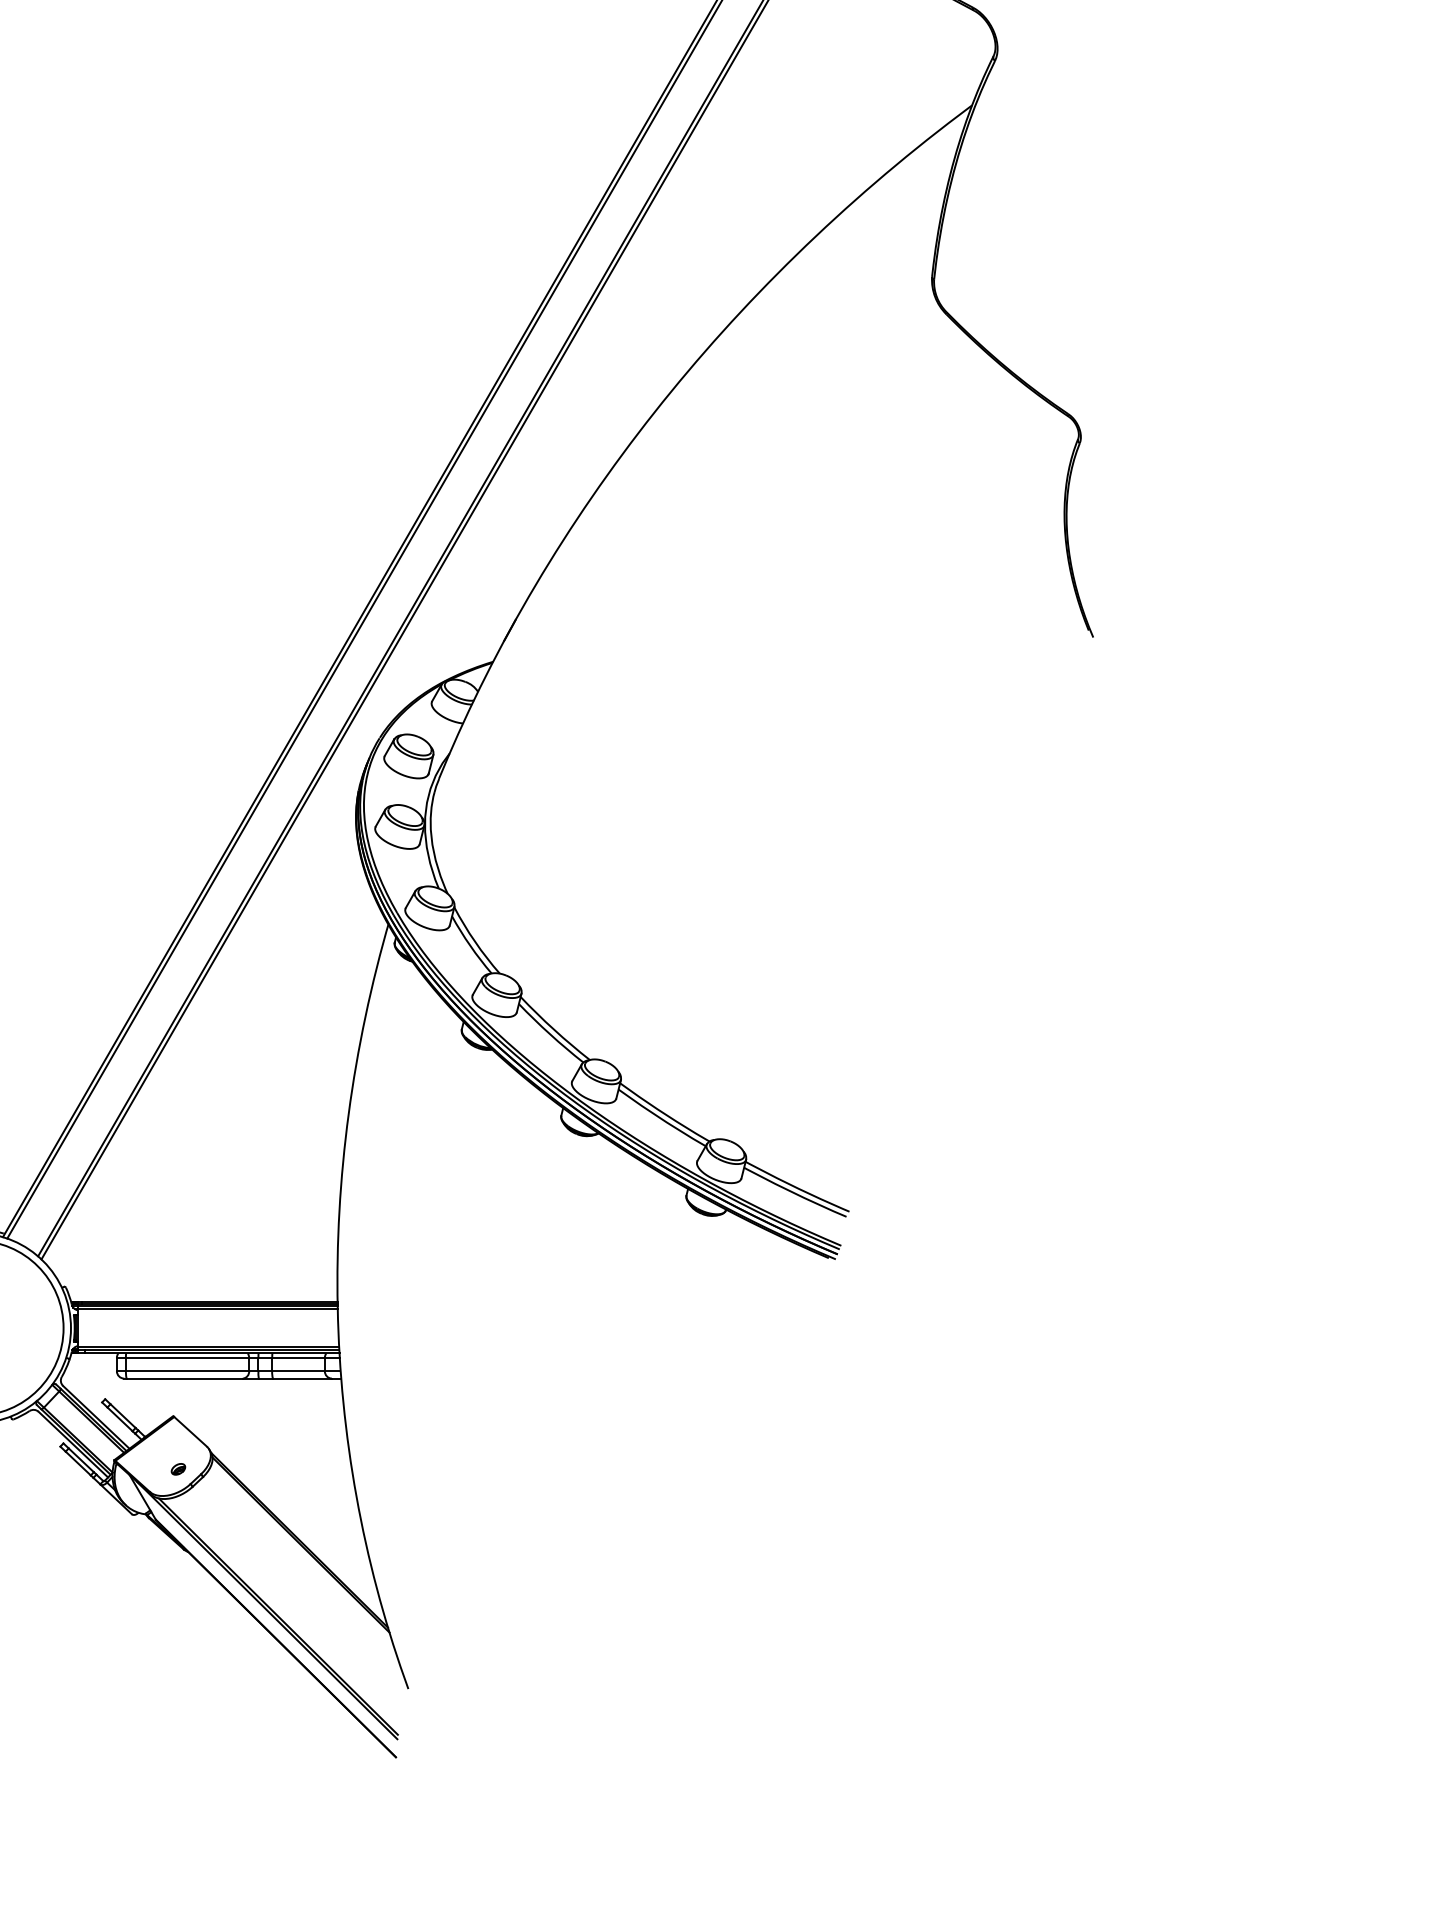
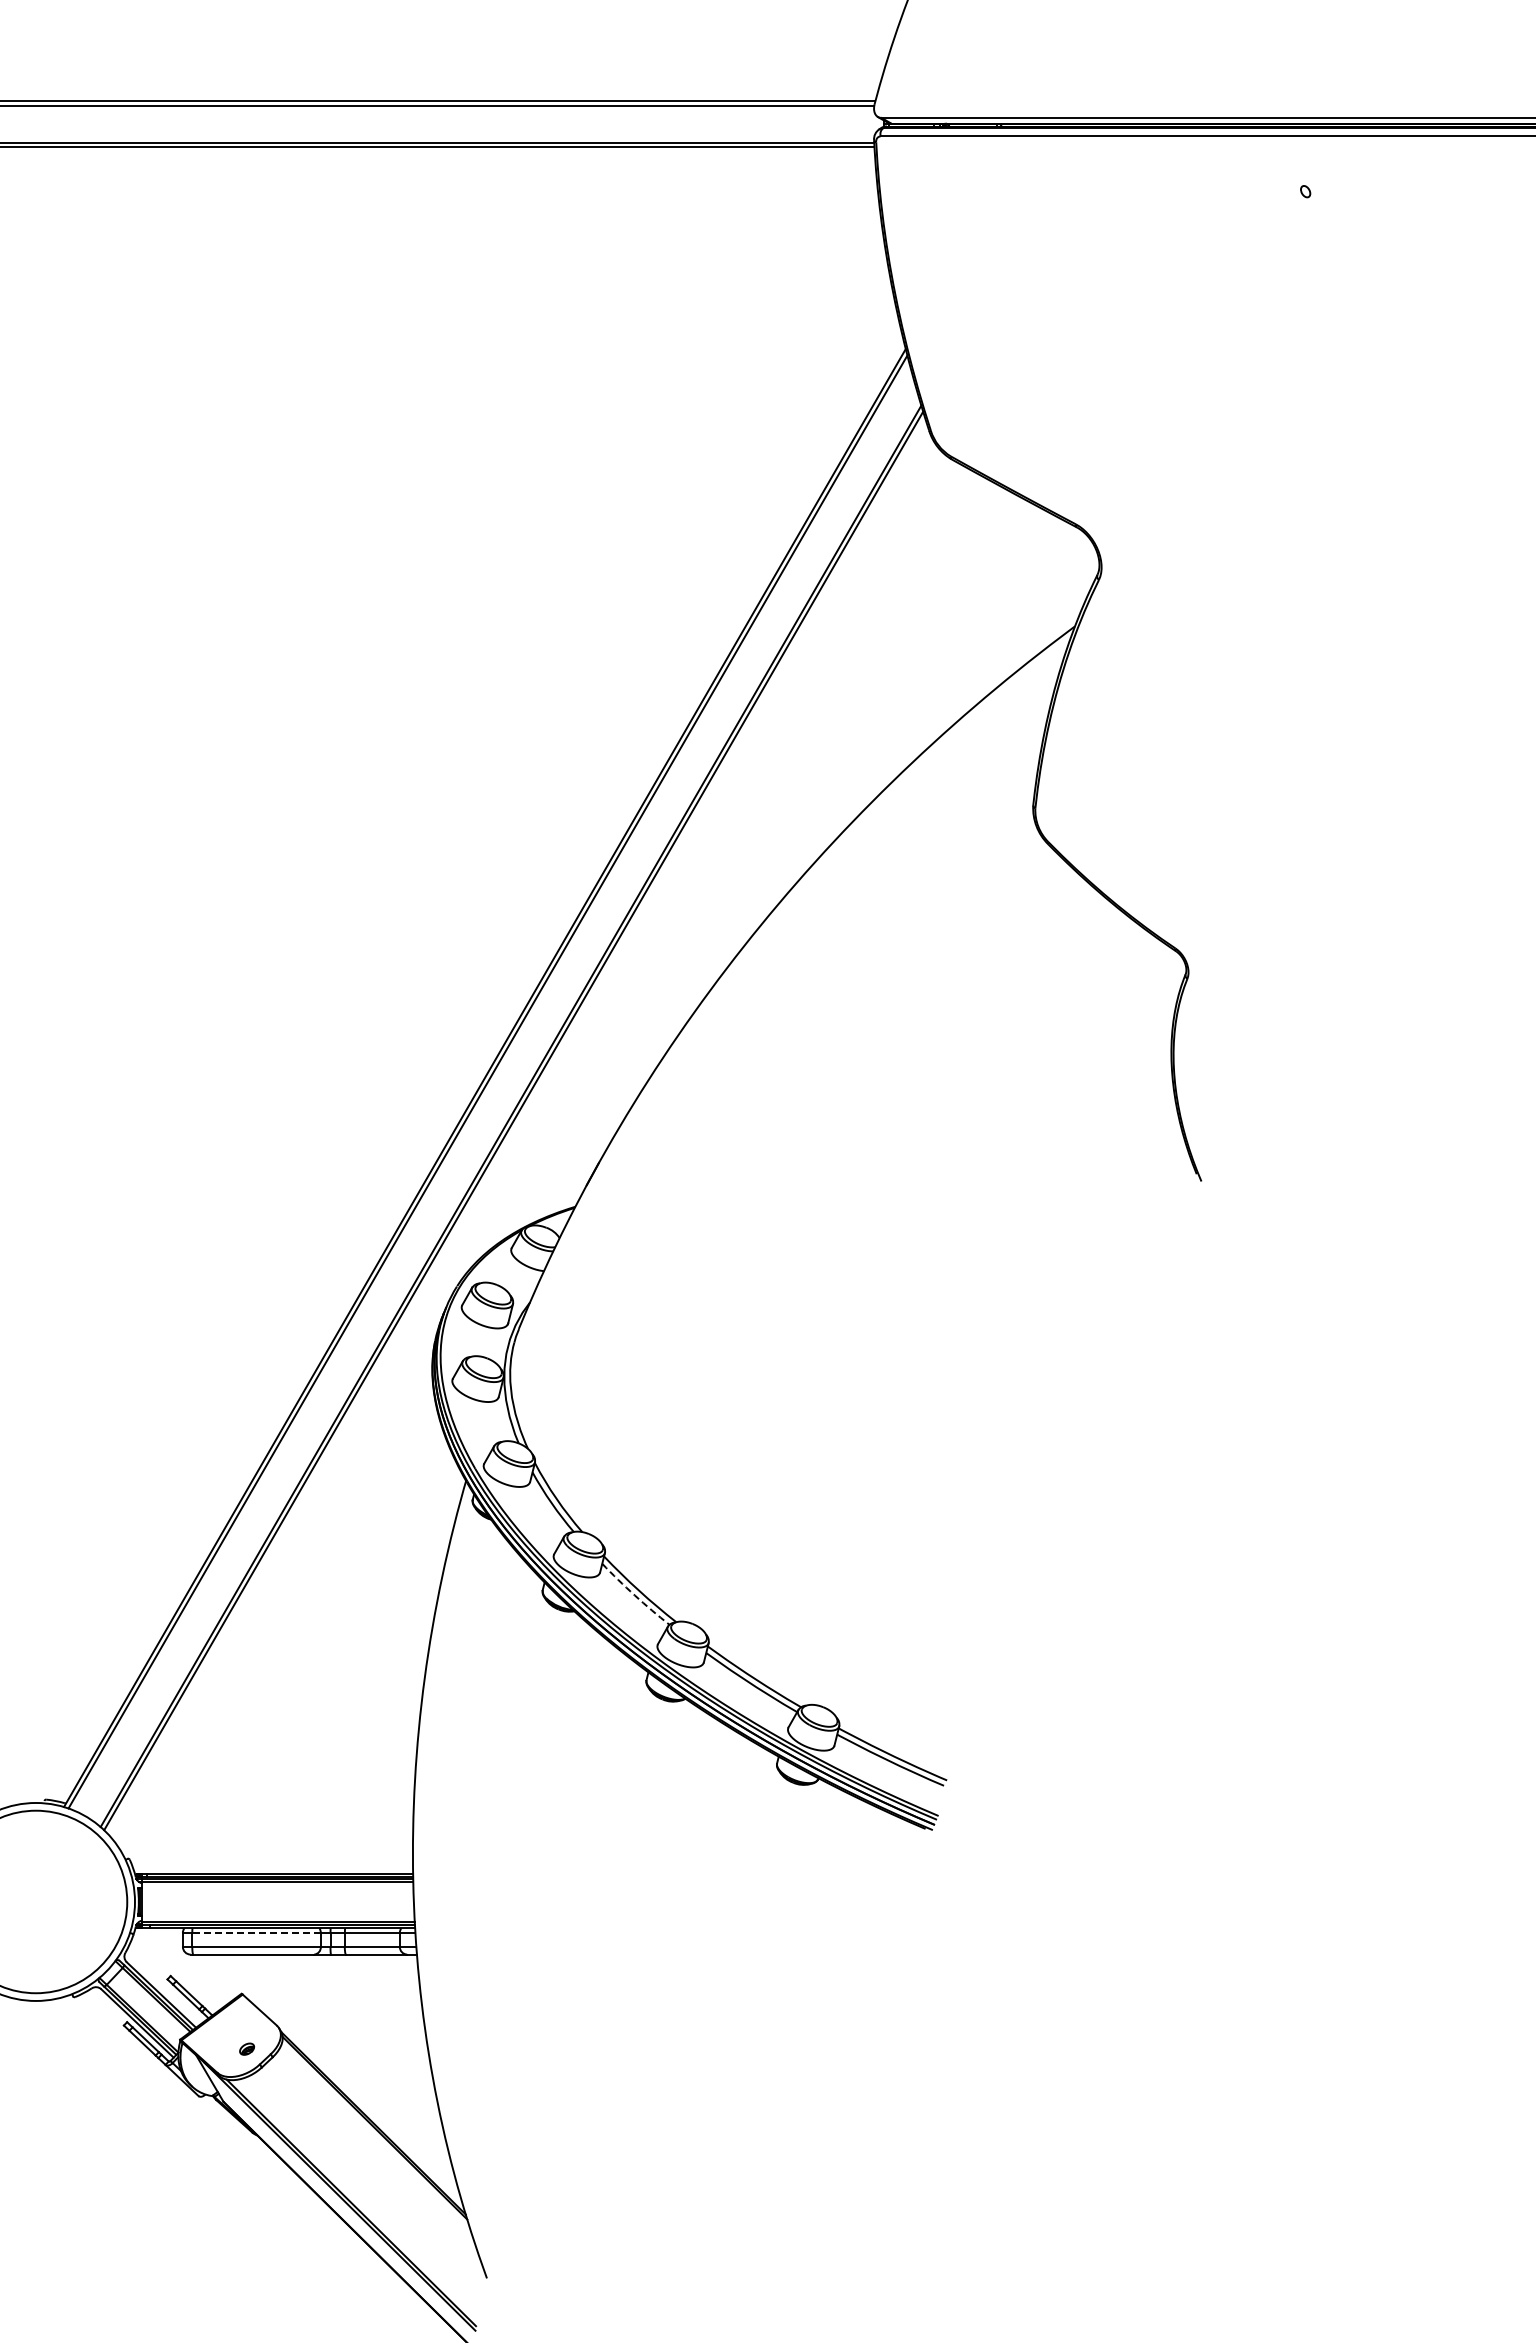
arc: (549, 1034) -> (634, 1595), solid -> dashed
line: (187, 1357) -> (256, 1932), solid -> dashed

